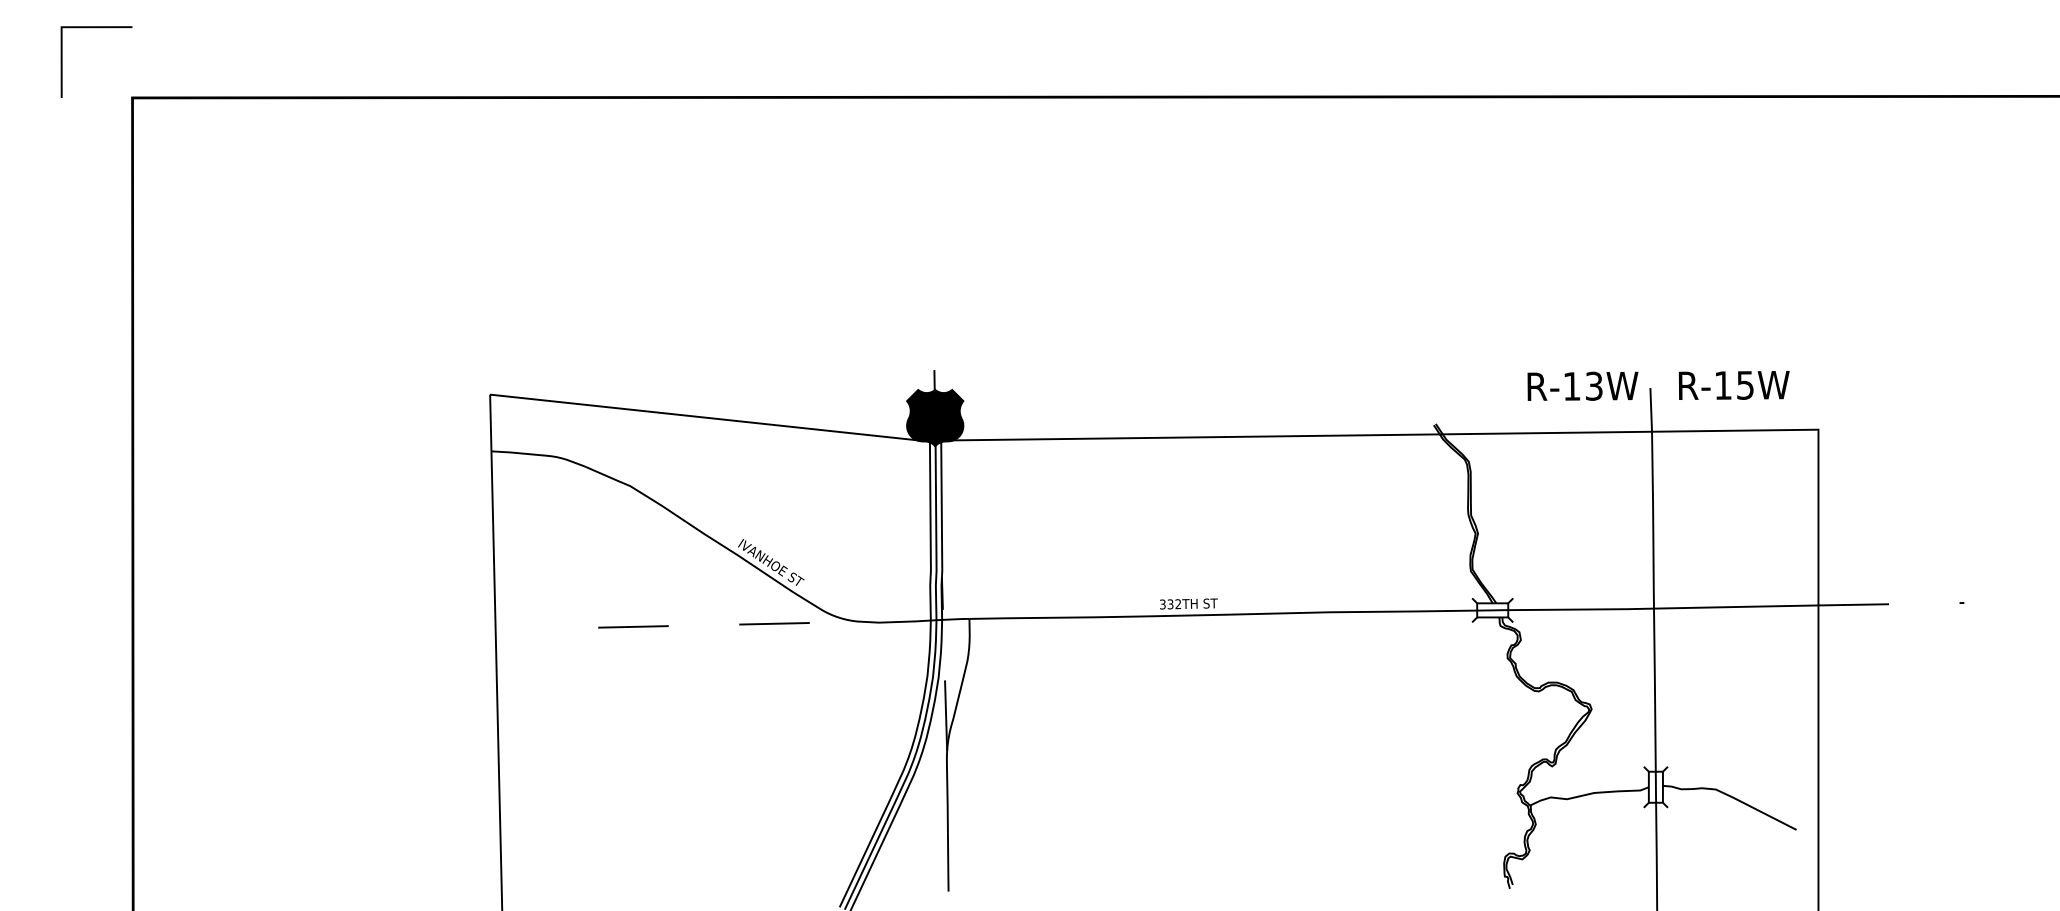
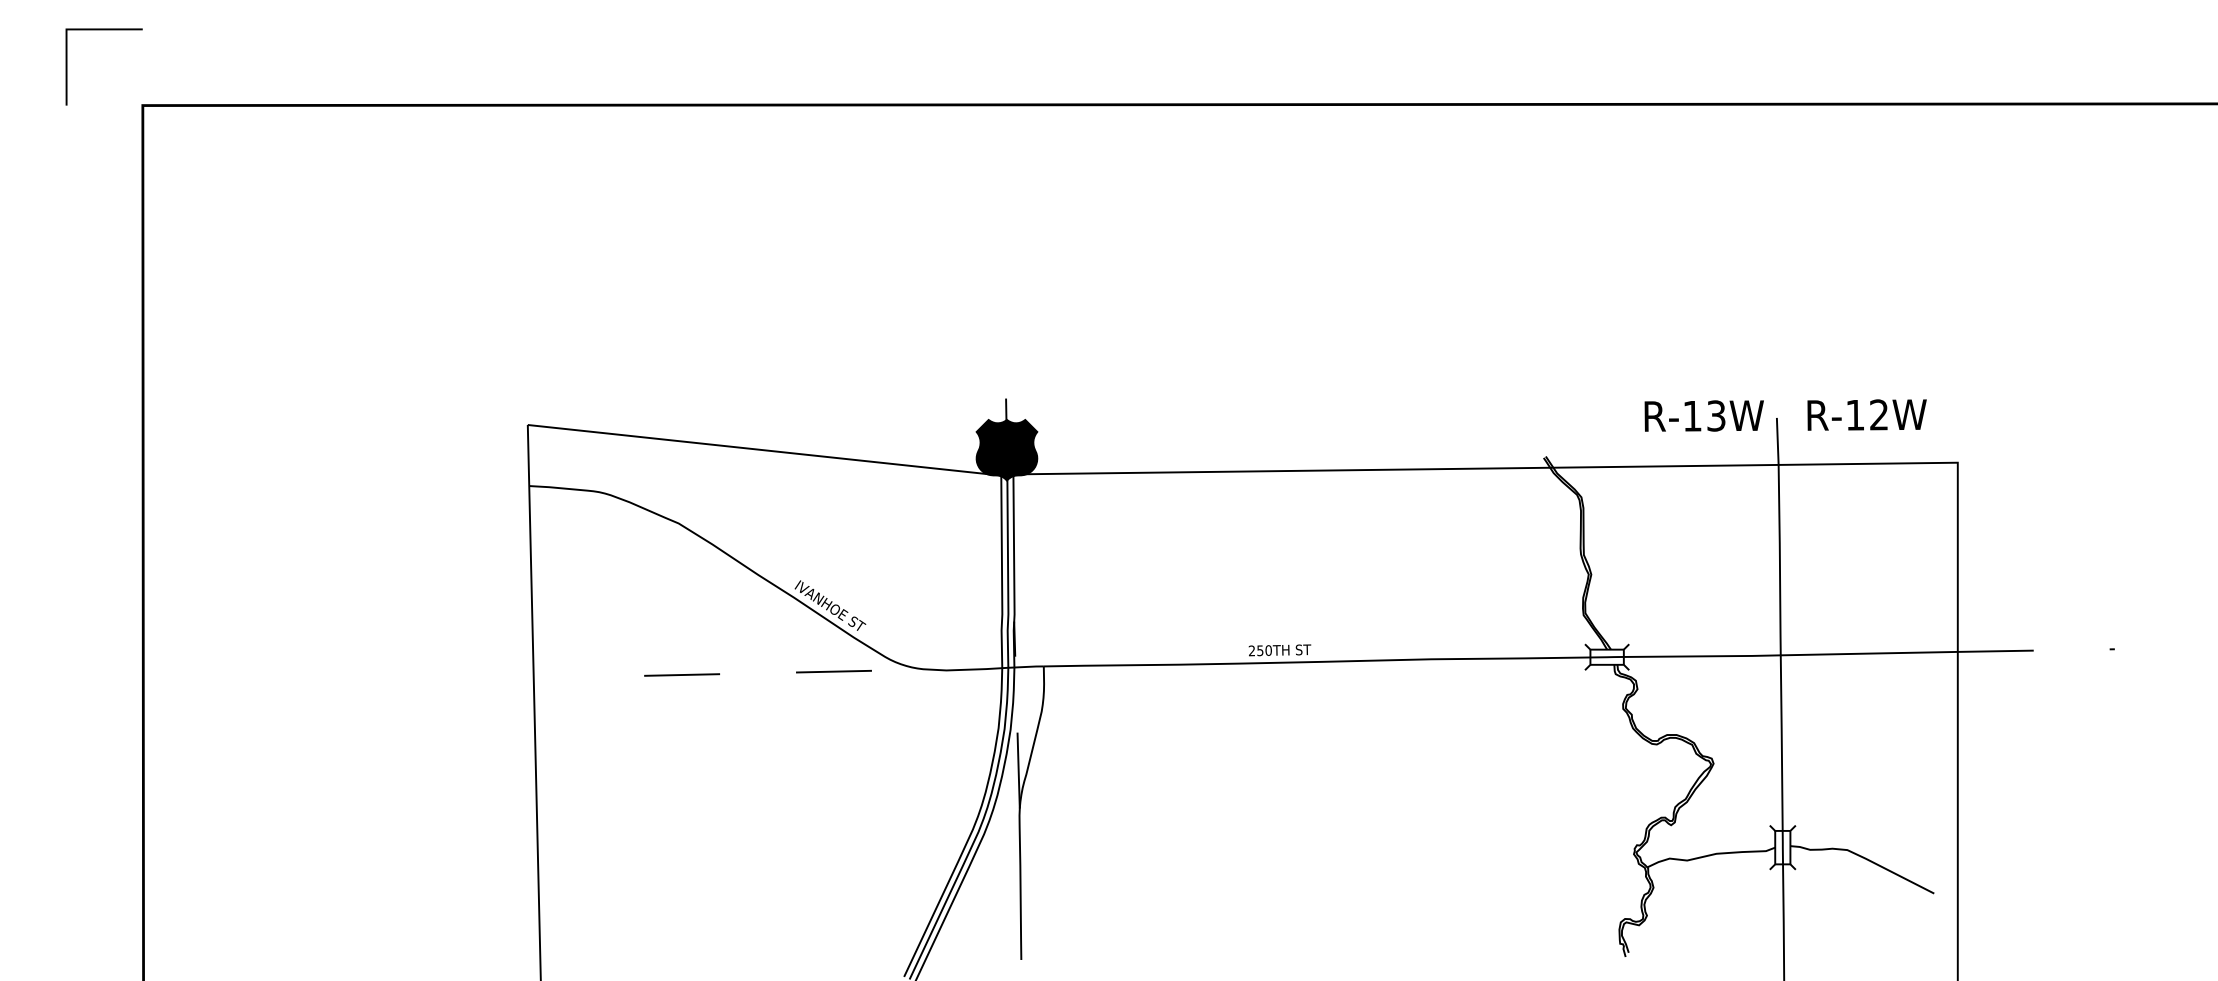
text: (1744, 384) -> (1878, 414), R-15W -> R-12W
text: (1169, 604) -> (1259, 650), 332TH -> 250TH

